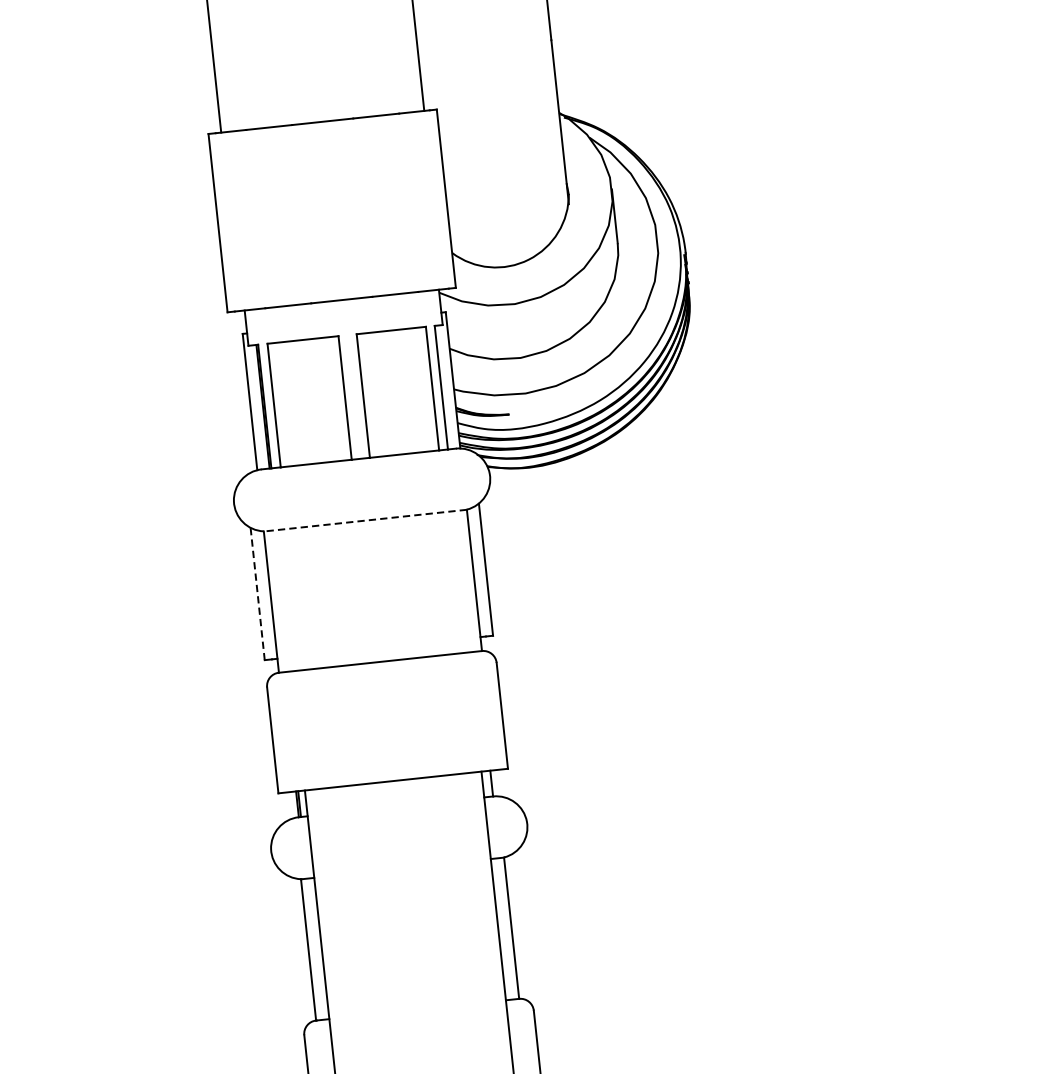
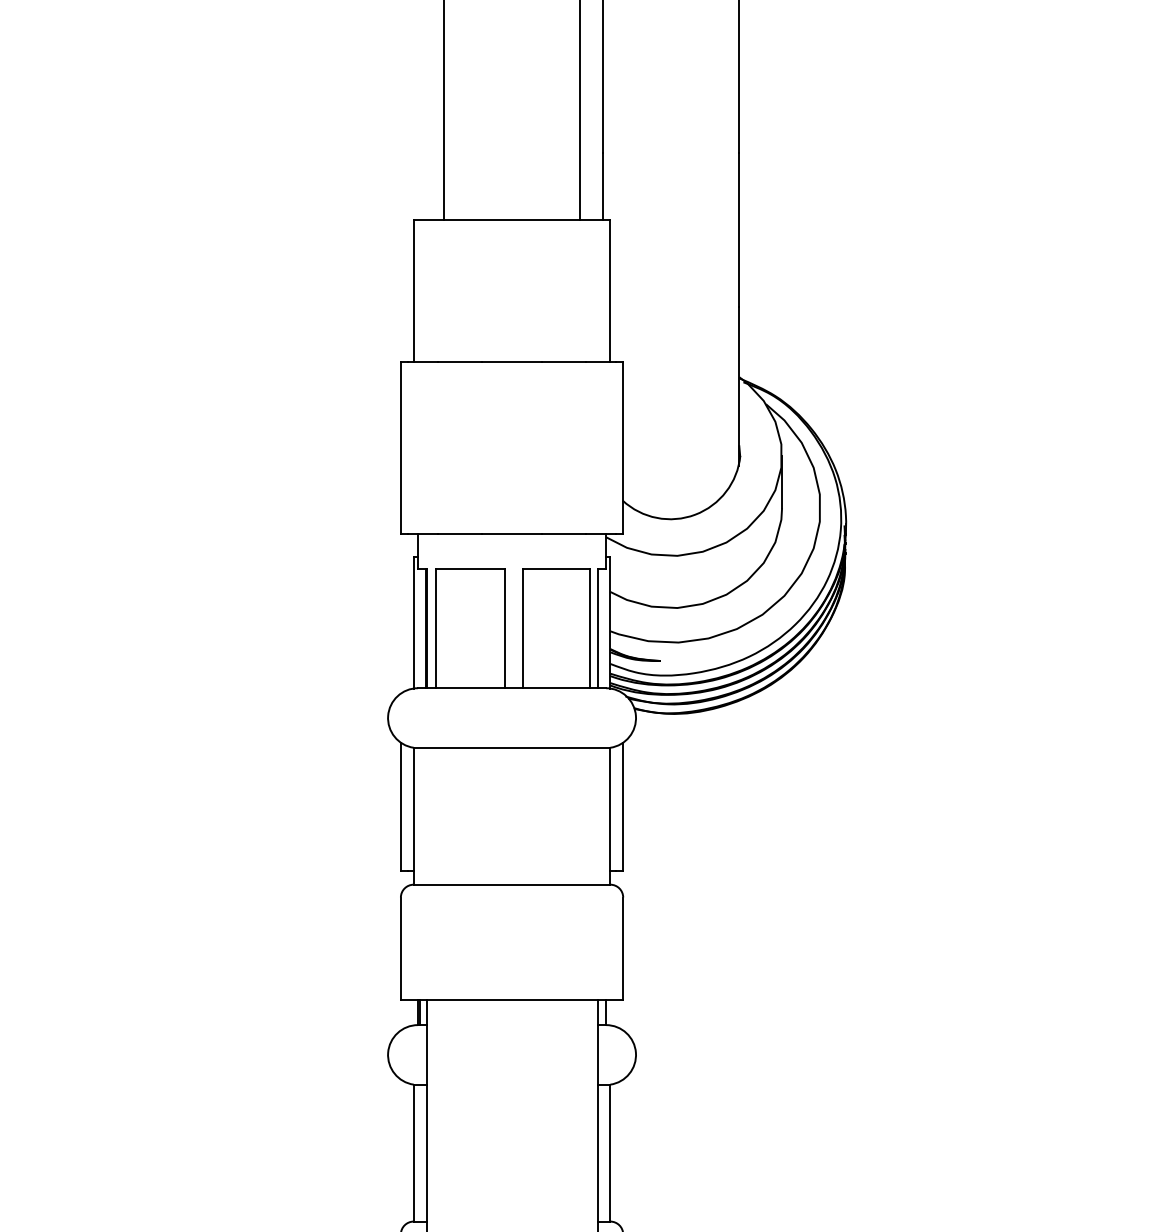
line: (364, 520) -> (511, 747), dashed -> solid
line: (257, 594) -> (401, 807), dashed -> solid

